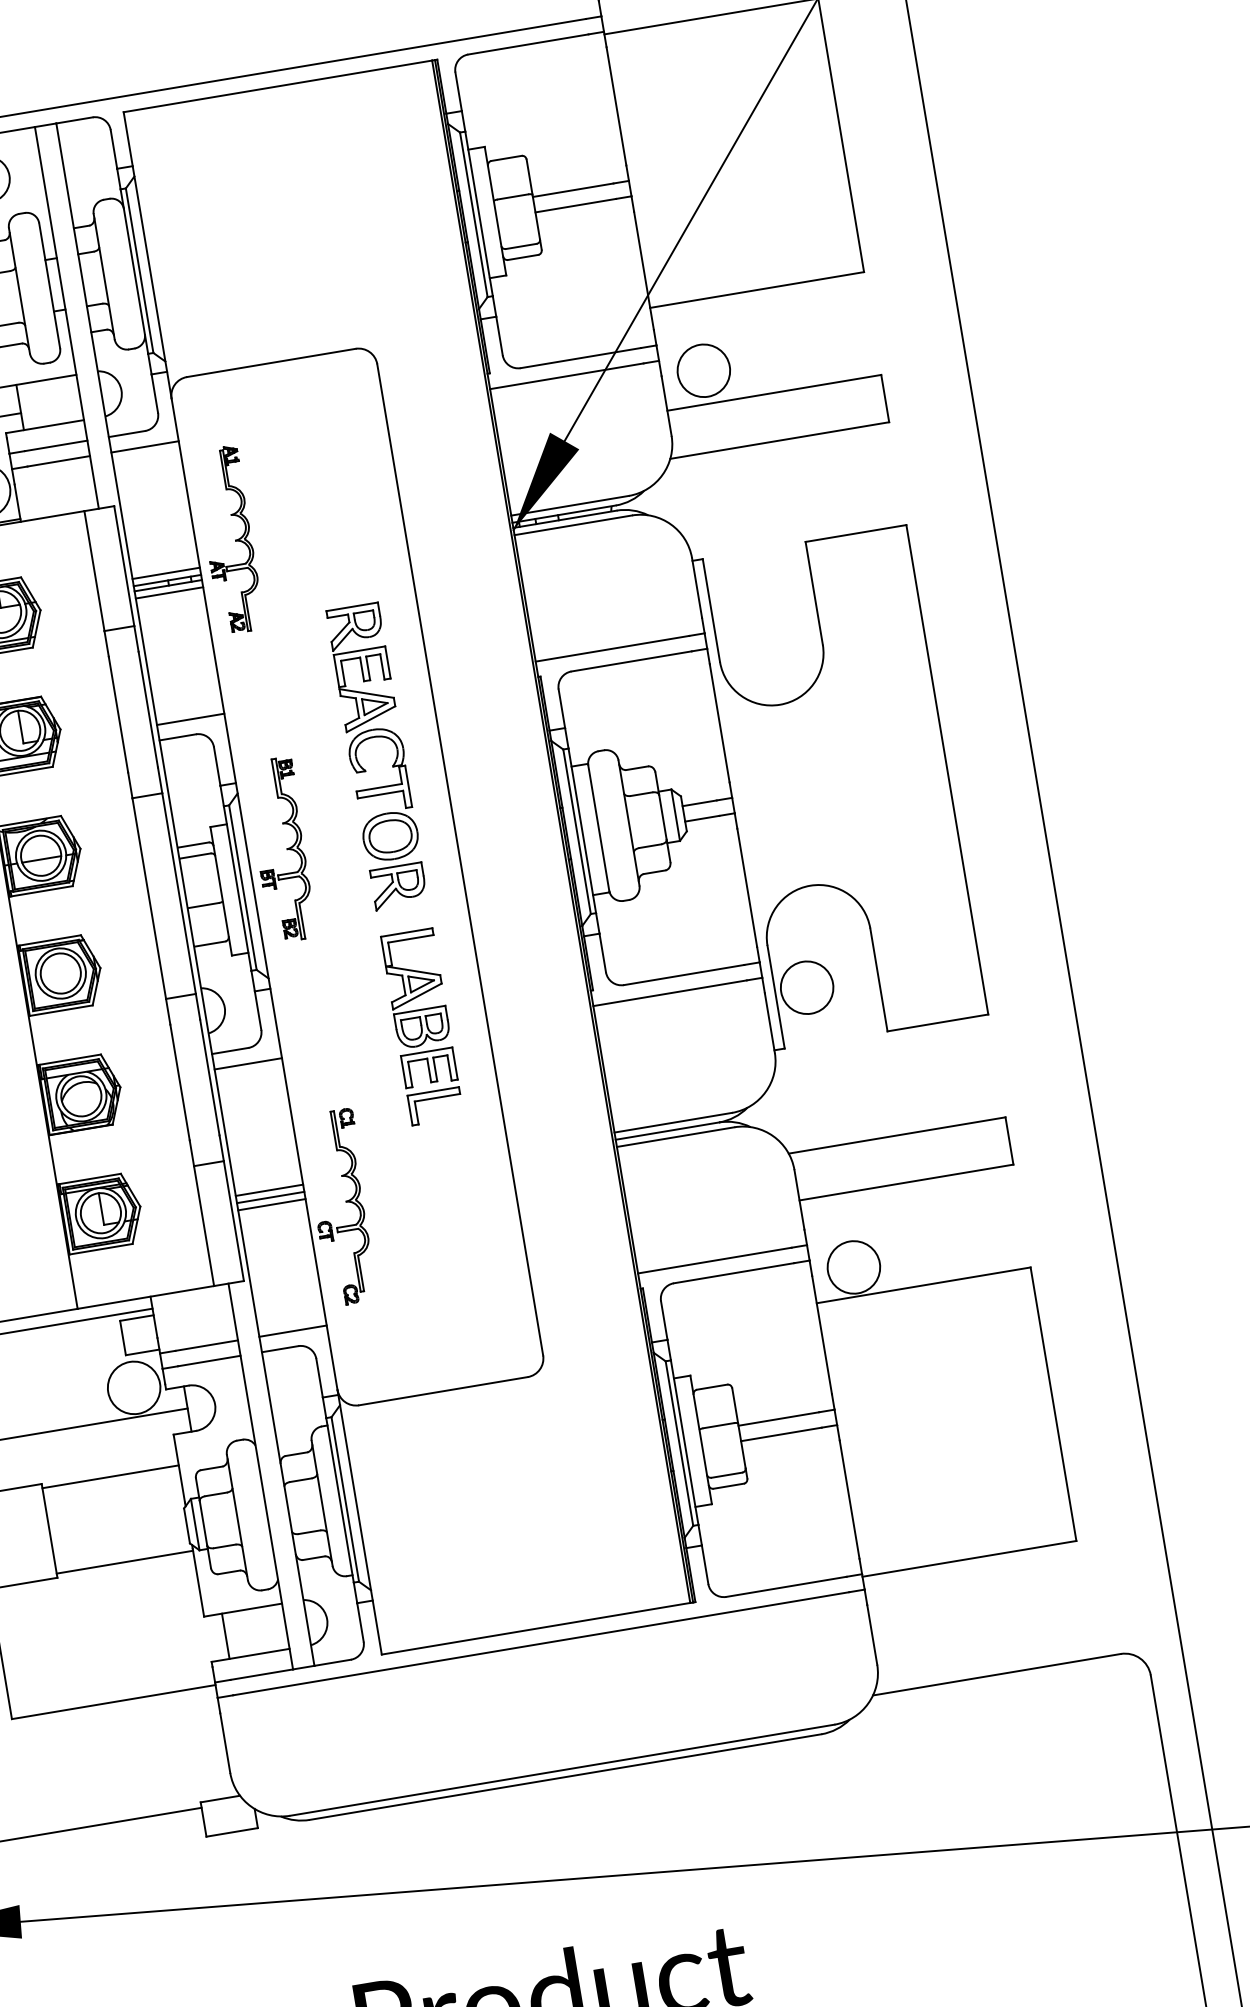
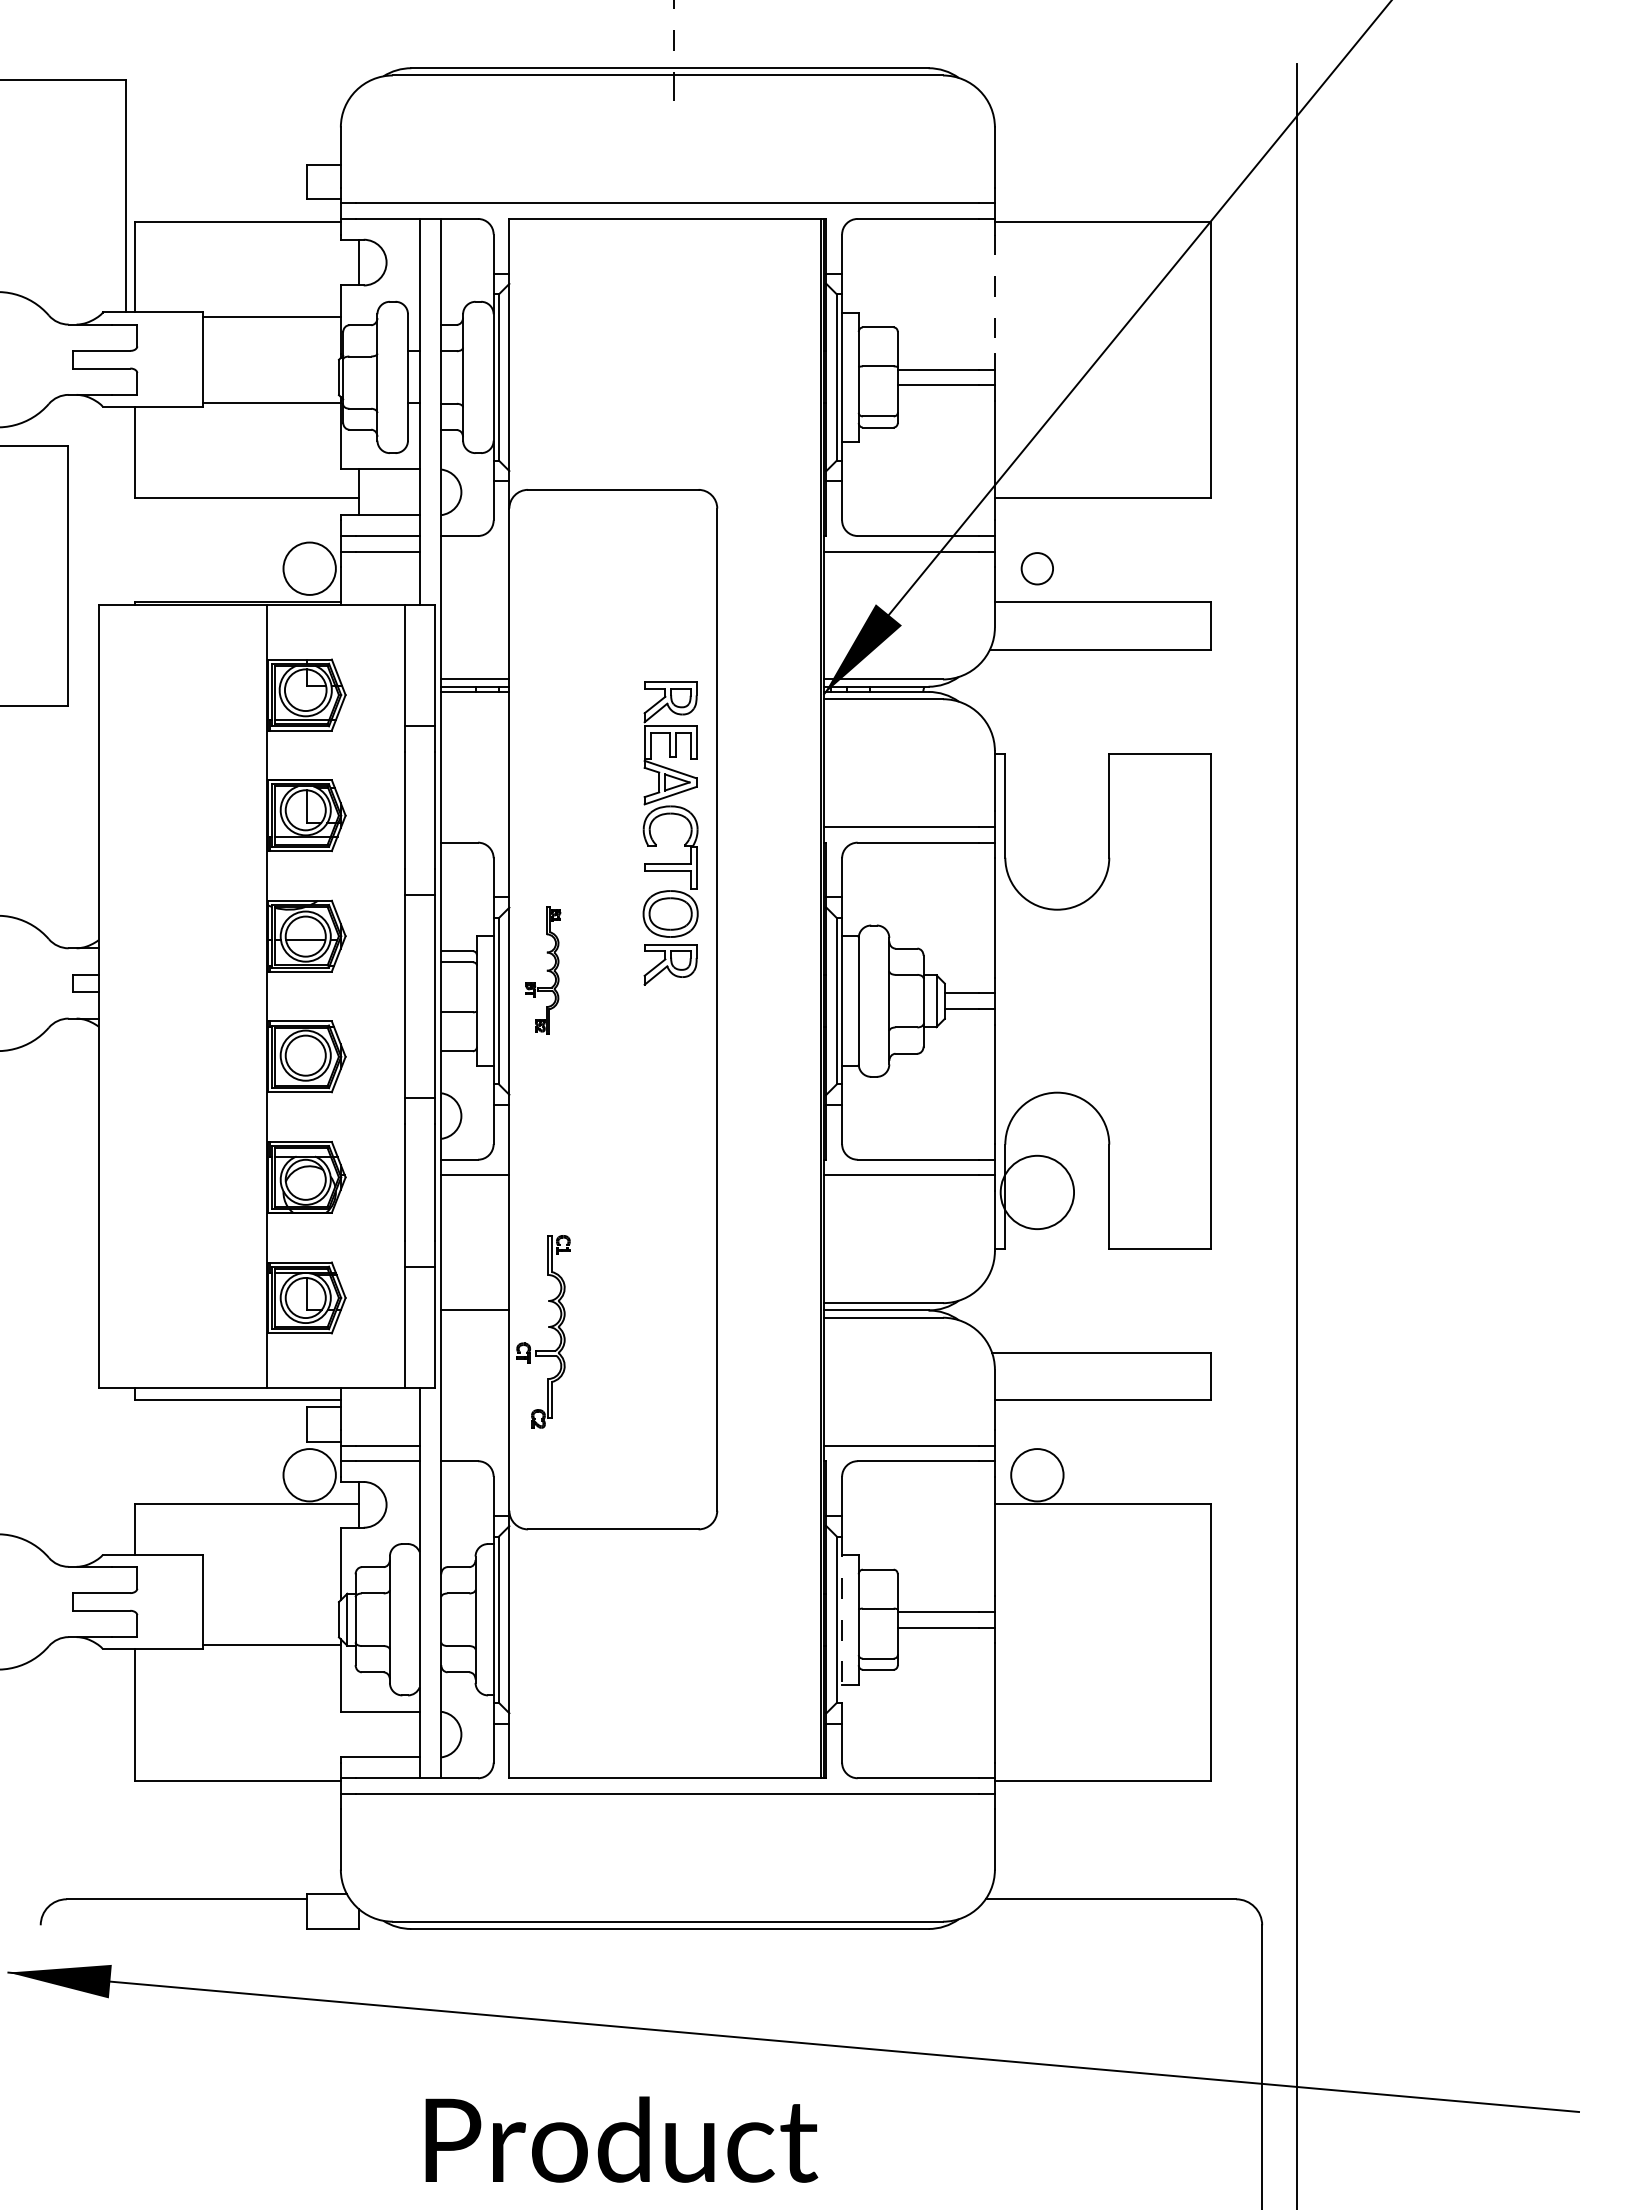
line: (616, 106) -> (994, 294), solid -> dashed
circle: (703, 370) -> (1037, 568), size x0.6
line: (145, 446) -> (475, 551), removed
part: (234, 539) -> (548, 657), removed
line: (169, 593) -> (475, 699), removed
line: (190, 719) -> (475, 827), removed
part: (364, 768) -> (656, 843), moved
part: (281, 849) -> (543, 970), size x0.7
circle: (807, 987) -> (1037, 1192), size x1.4
part: (422, 1026) -> (652, 1167), removed
line: (269, 1190) -> (475, 1303), removed
line: (272, 1204) -> (475, 1317), removed
line: (293, 1331) -> (475, 1445), removed
line: (685, 1443) -> (842, 1620), solid -> dashed
line: (110, 1476) -> (271, 1558), removed
line: (225, 1636) -> (358, 1734), removed

